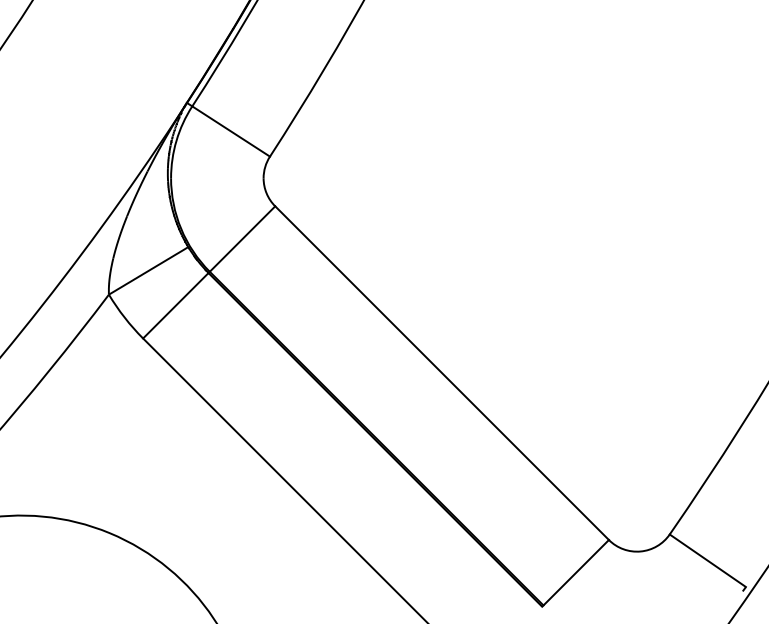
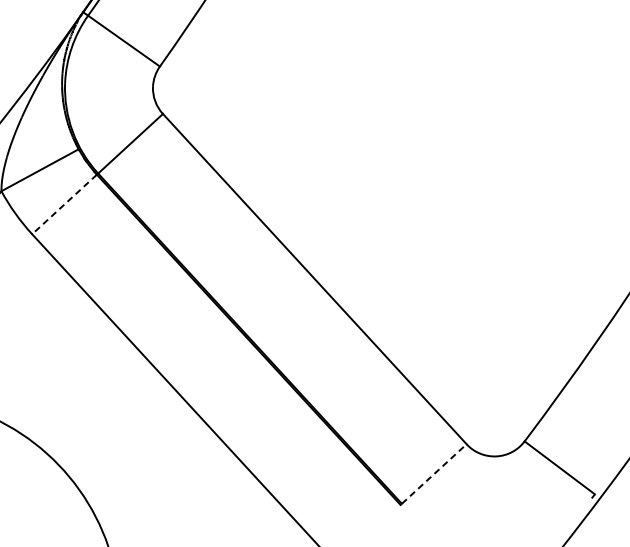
line: (175, 306) -> (64, 205), solid -> dashed
line: (576, 572) -> (434, 473), solid -> dashed

